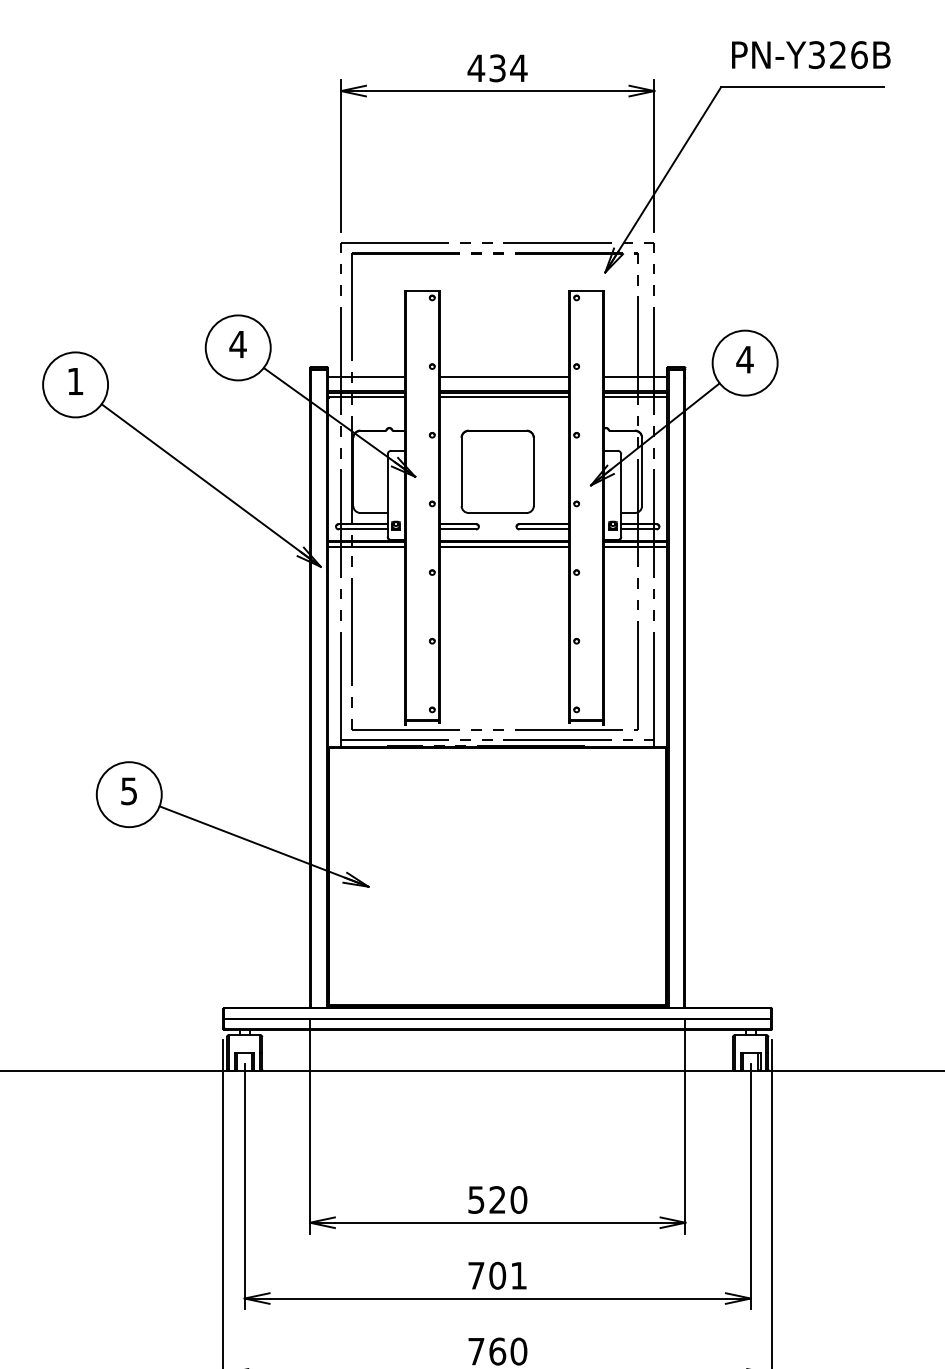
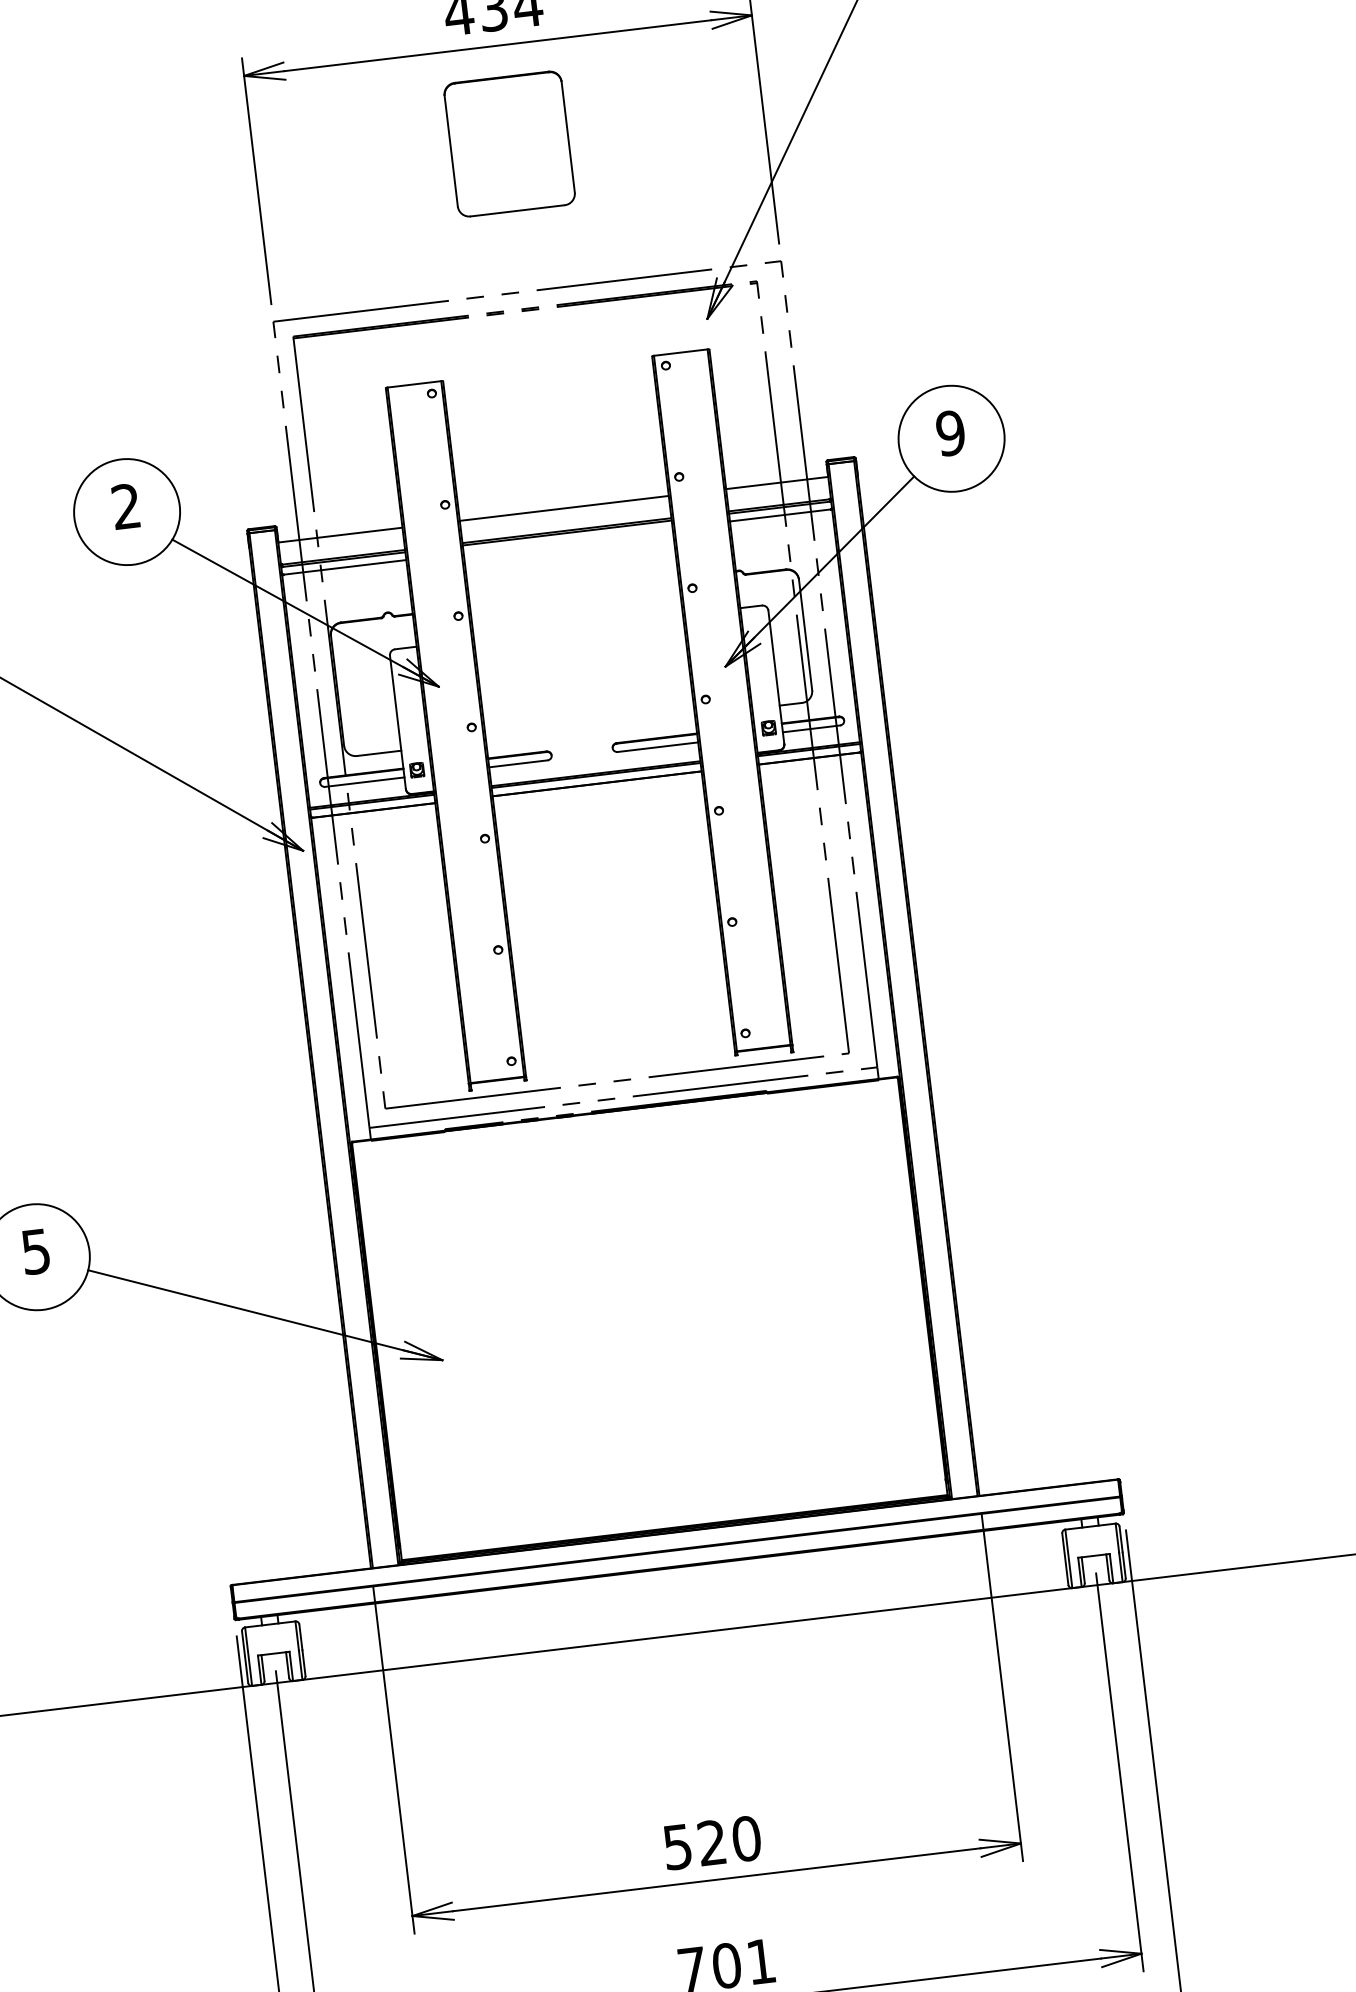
text: (237, 343) -> (125, 505), 4 -> 2
text: (744, 359) -> (949, 433), 4 -> 9
line: (504, 397) -> (568, 540), removed
part: (497, 471) -> (509, 143), moved

